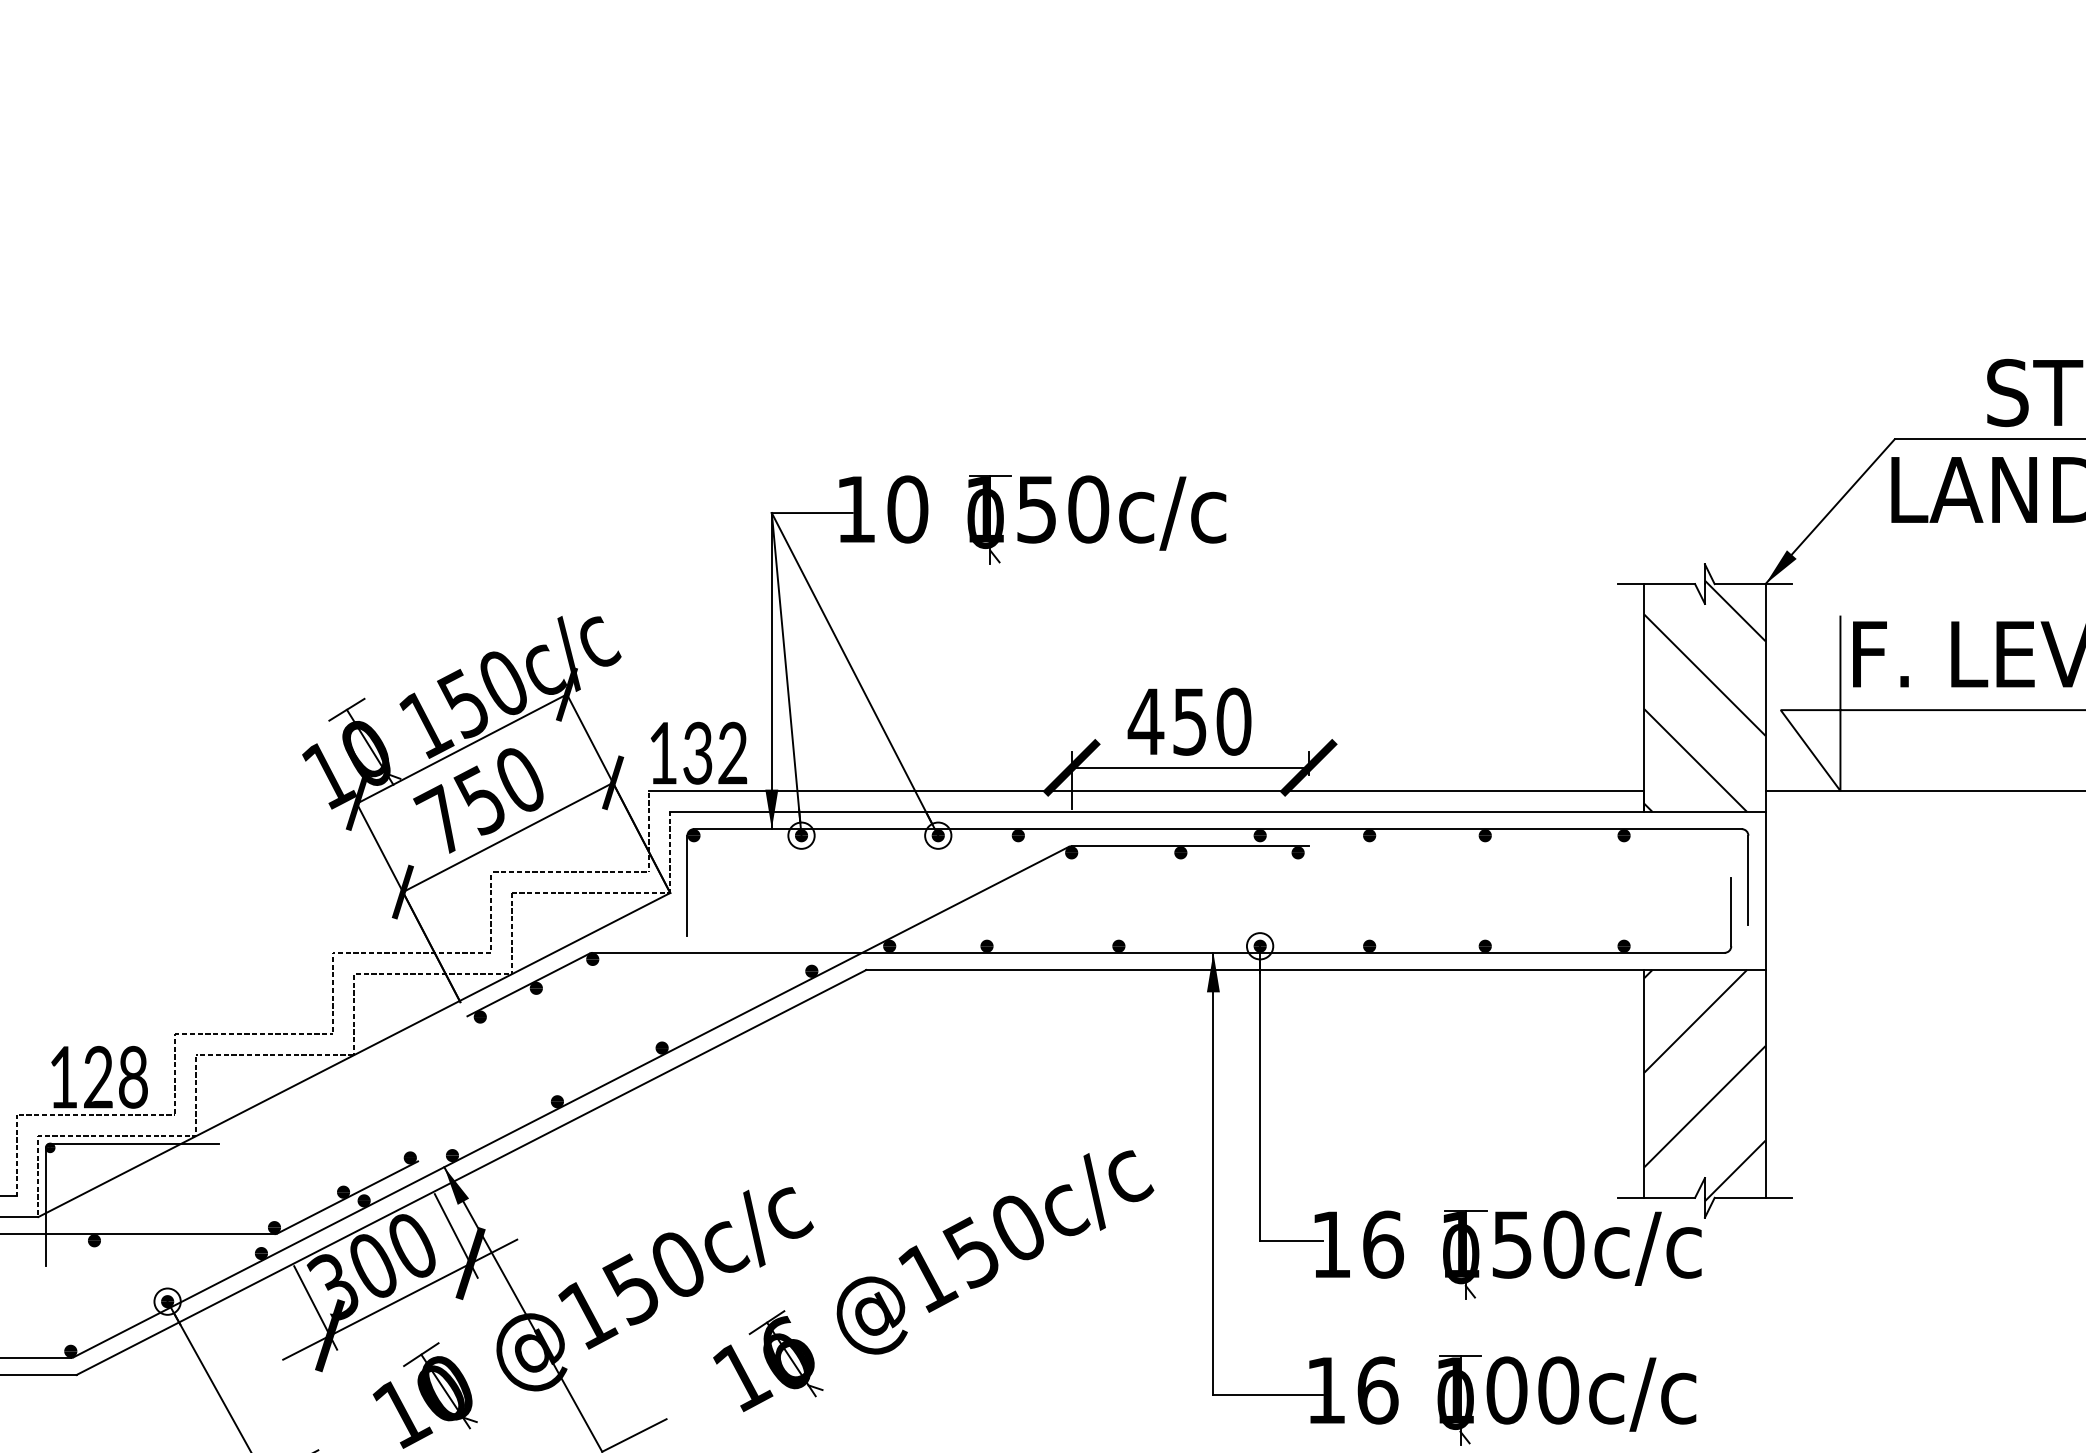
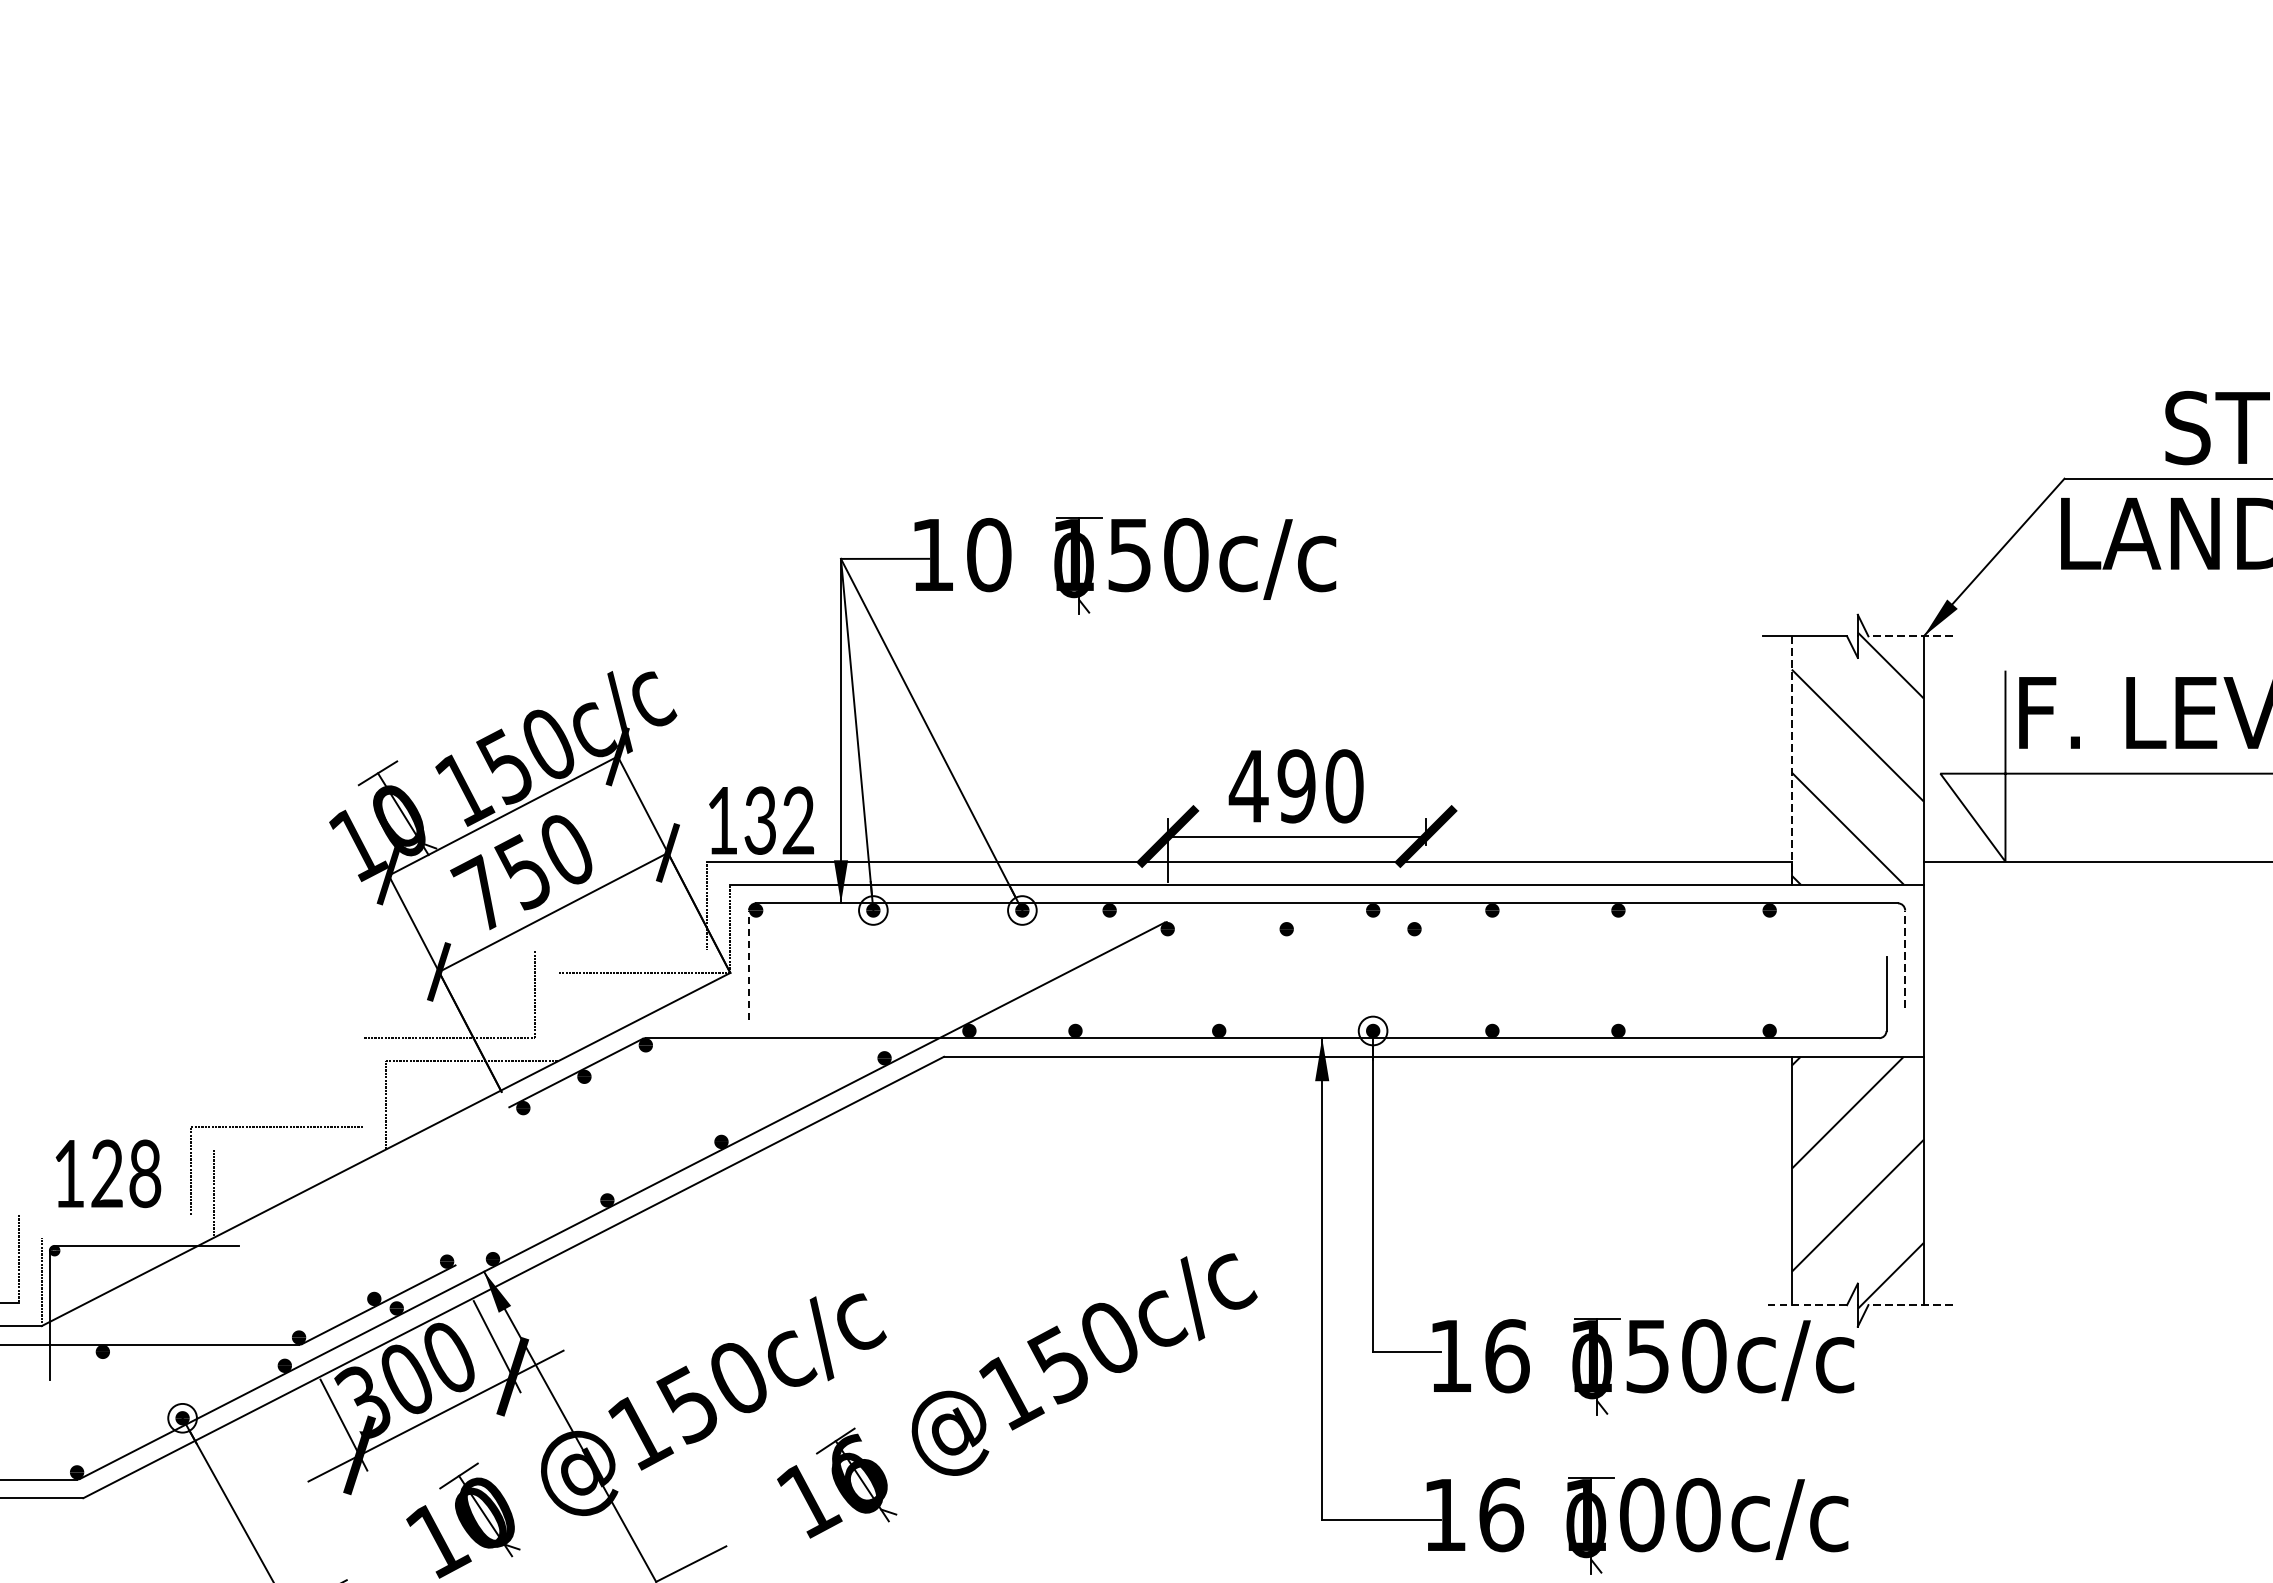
line: (1753, 584) -> (1910, 636), solid -> dashed
line: (1644, 698) -> (1791, 760), solid -> dashed
text: (1189, 721) -> (1296, 786), 450 -> 490
line: (1189, 846) -> (1296, 922), removed
line: (570, 871) -> (621, 949), removed
line: (1748, 880) -> (1905, 959), solid -> dashed
line: (687, 885) -> (749, 964), solid -> dashed
line: (512, 933) -> (558, 1017), removed
line: (333, 992) -> (363, 1081), removed
line: (275, 1055) -> (300, 1150), removed
line: (96, 1114) -> (105, 1214), removed
line: (117, 1136) -> (127, 1238), removed
line: (1656, 1197) -> (1805, 1304), solid -> dashed
line: (1753, 1197) -> (1910, 1304), solid -> dashed

